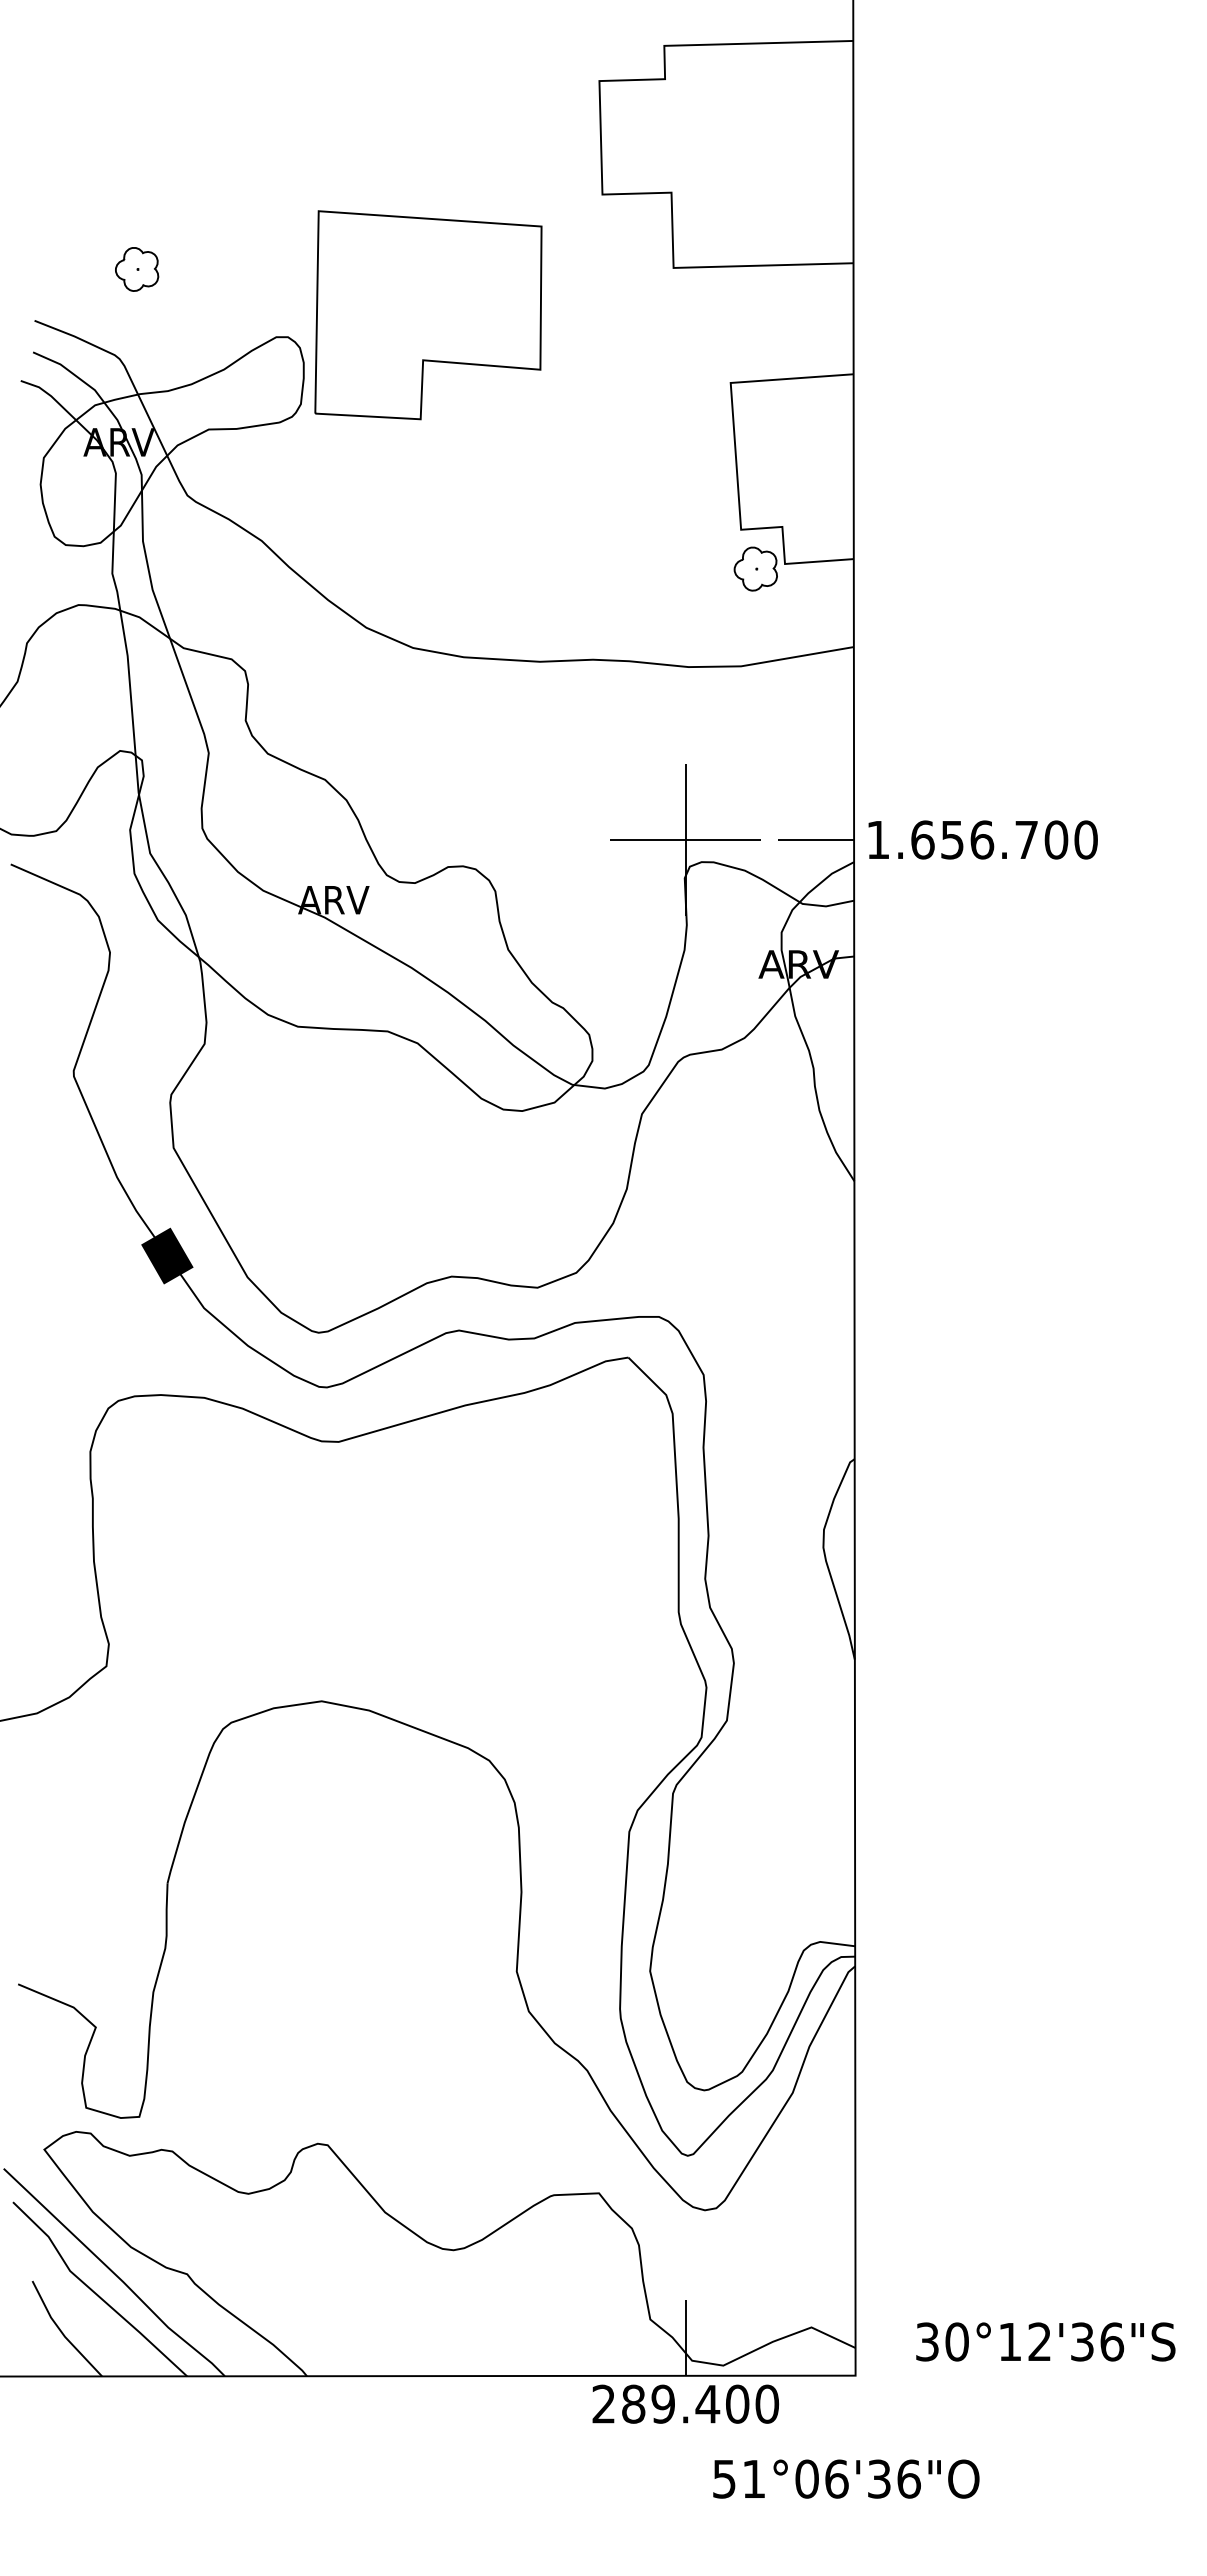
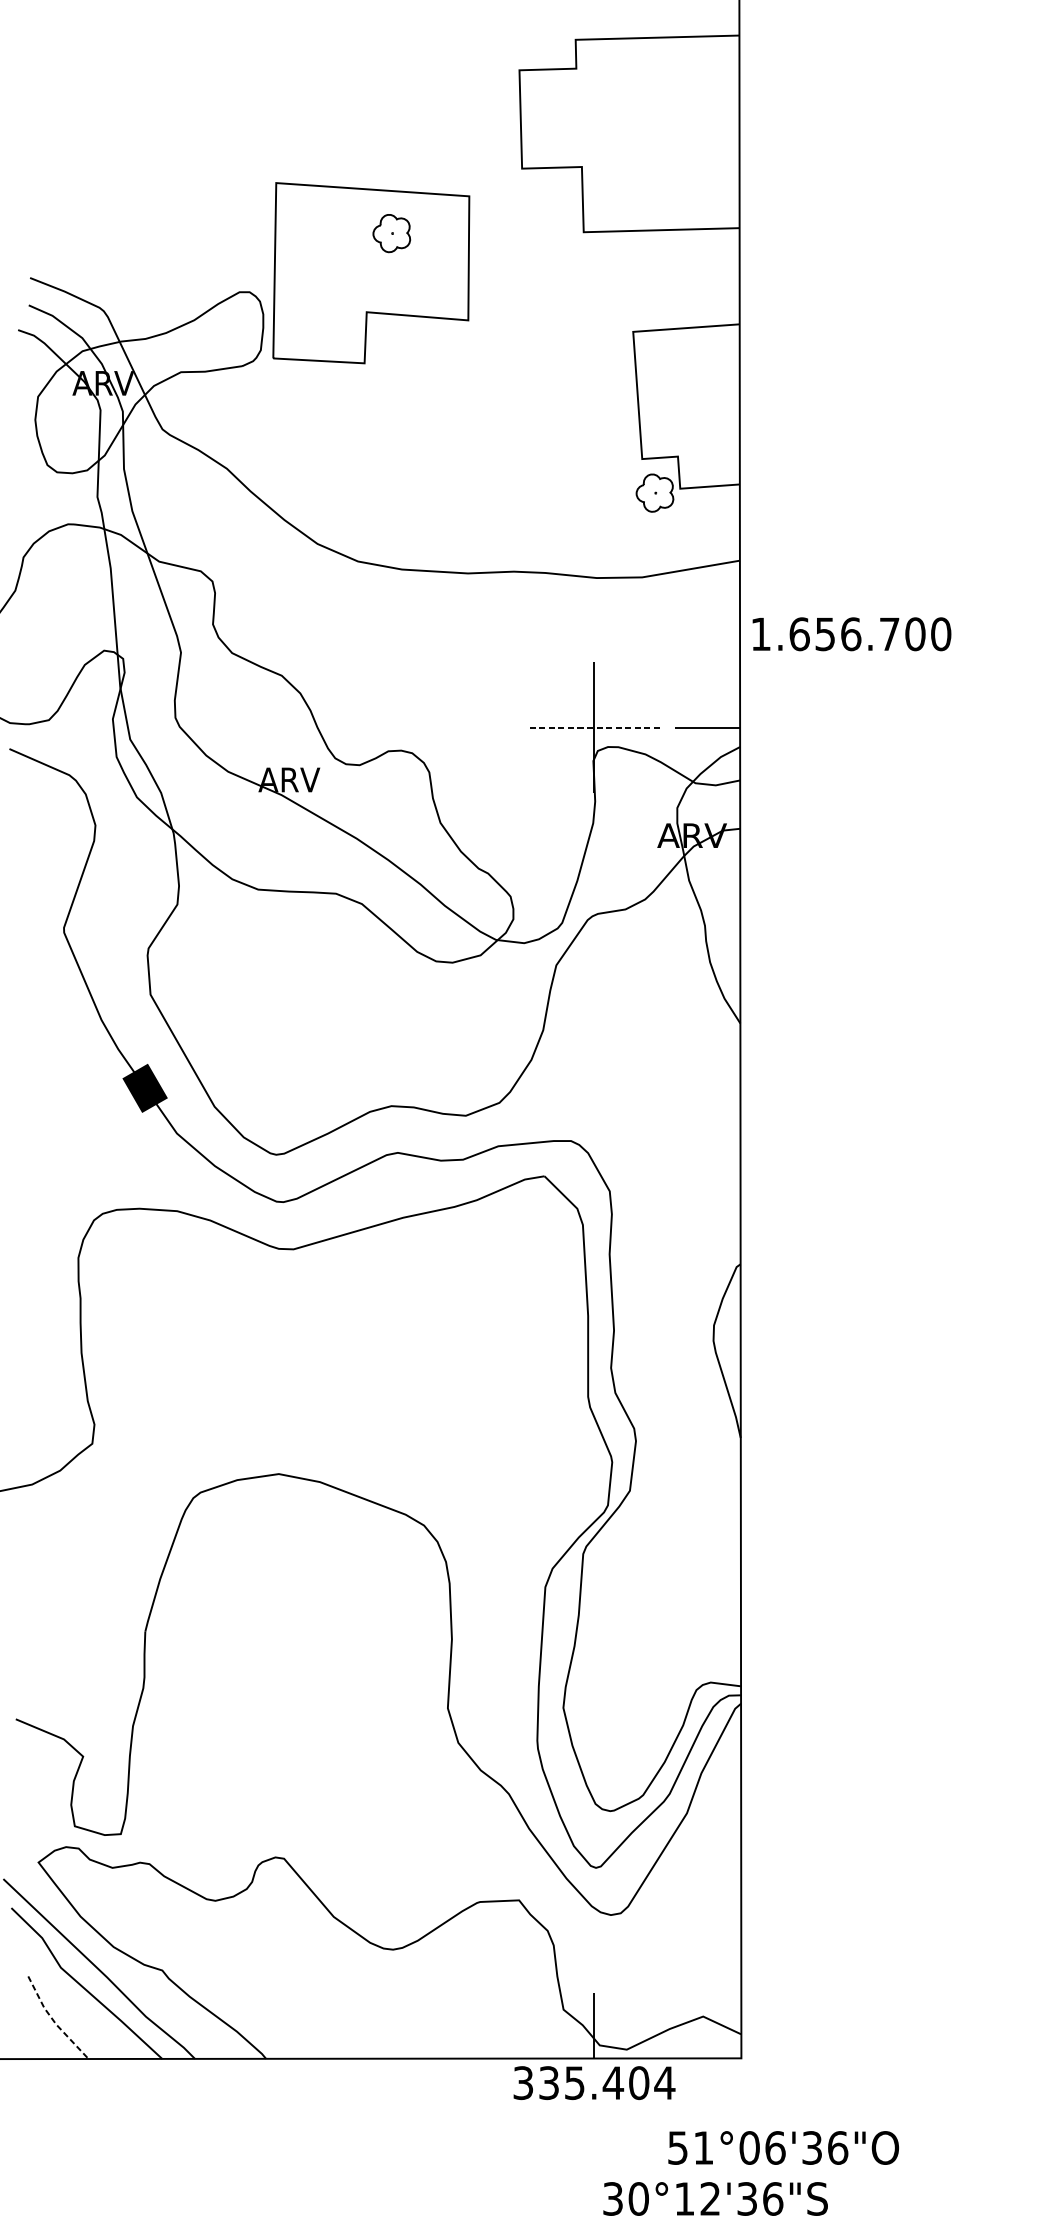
part: (137, 269) -> (392, 233), moved
text: (982, 839) -> (851, 633), moved
line: (685, 840) -> (594, 728), solid -> dashed
line: (62, 2332) -> (54, 2020), solid -> dashed
text: (1045, 2341) -> (715, 2198), moved
text: (685, 2403) -> (594, 2082), 289.400 -> 335.404
text: (846, 2478) -> (783, 2147), moved

